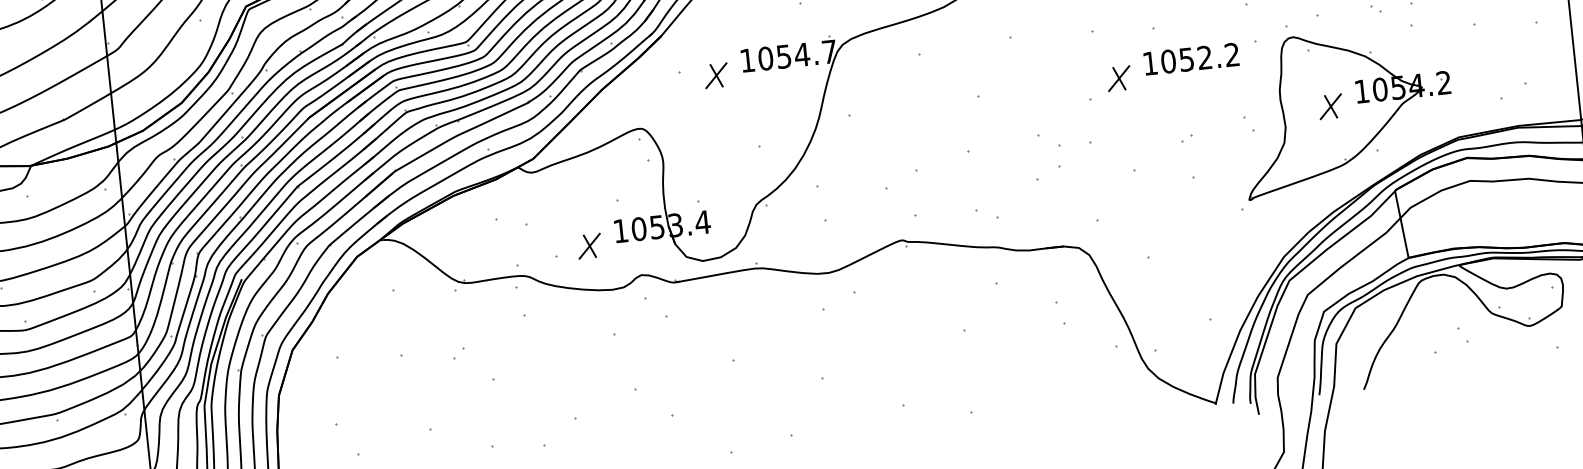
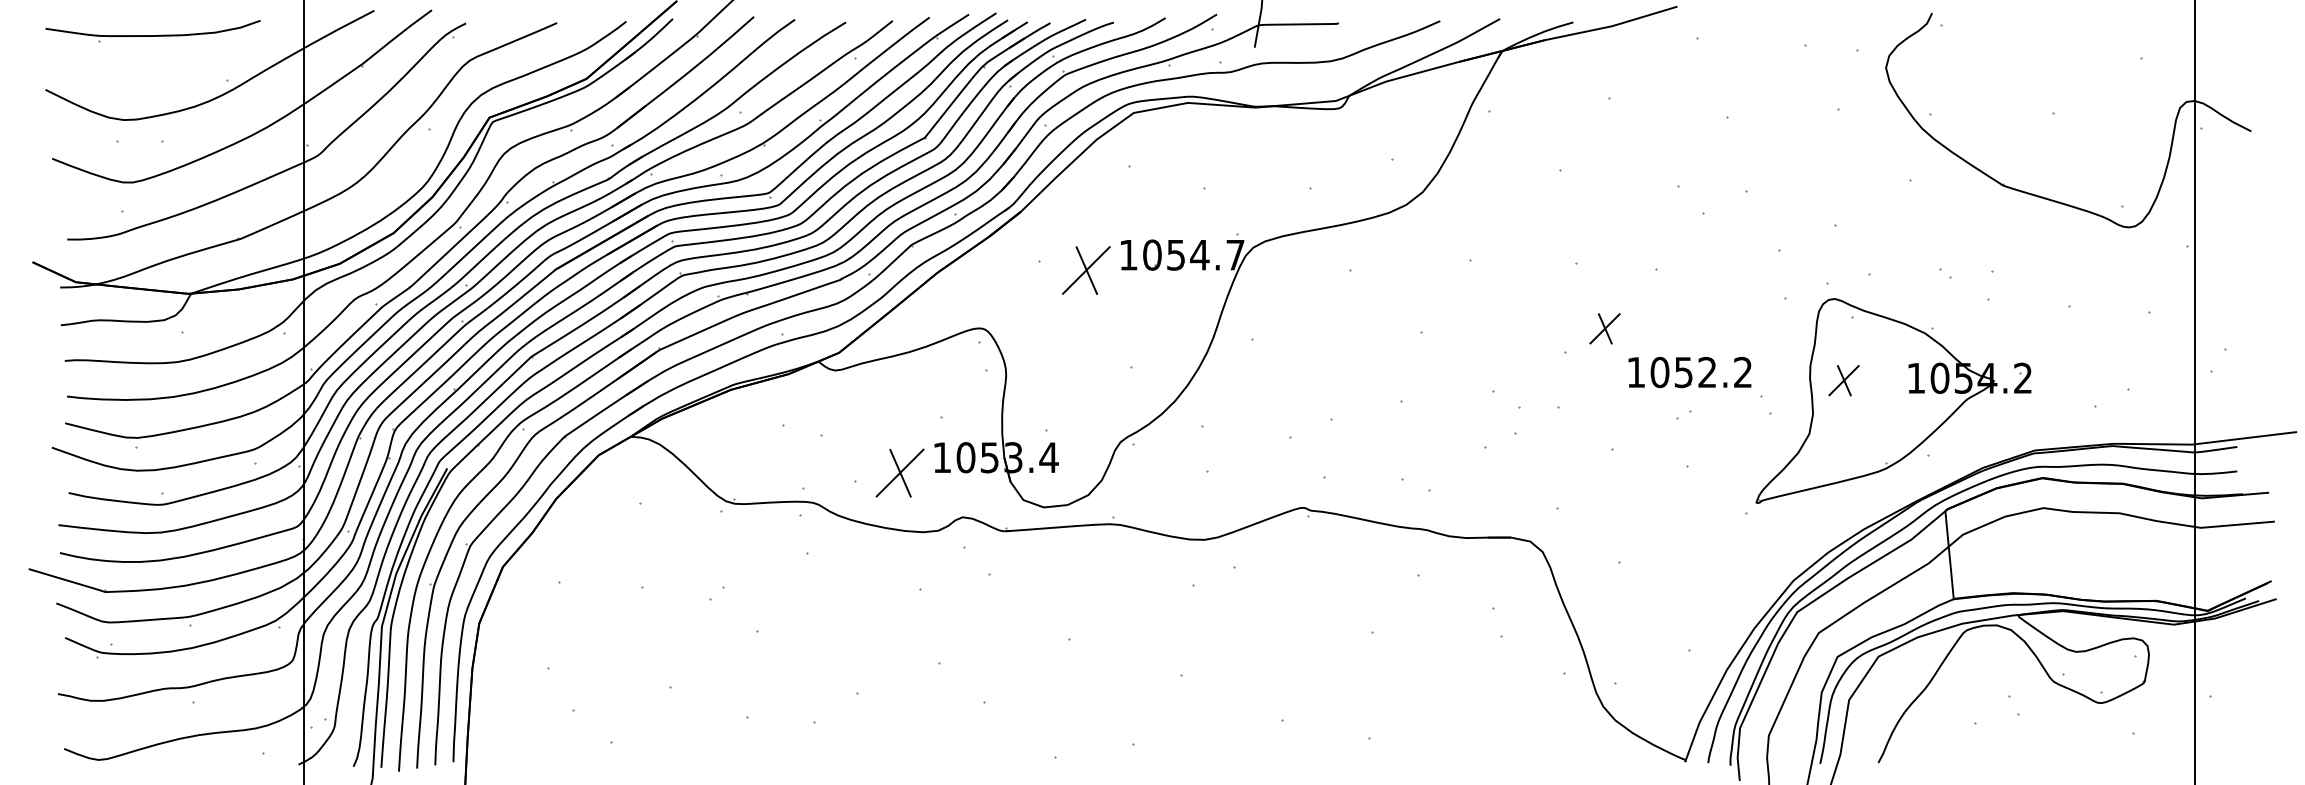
part: (1191, 59) -> (1689, 372), moved
part: (716, 75) -> (1086, 270), size x1.6
part: (1330, 106) -> (1843, 380), moved
part: (589, 245) -> (899, 472), size x1.6

